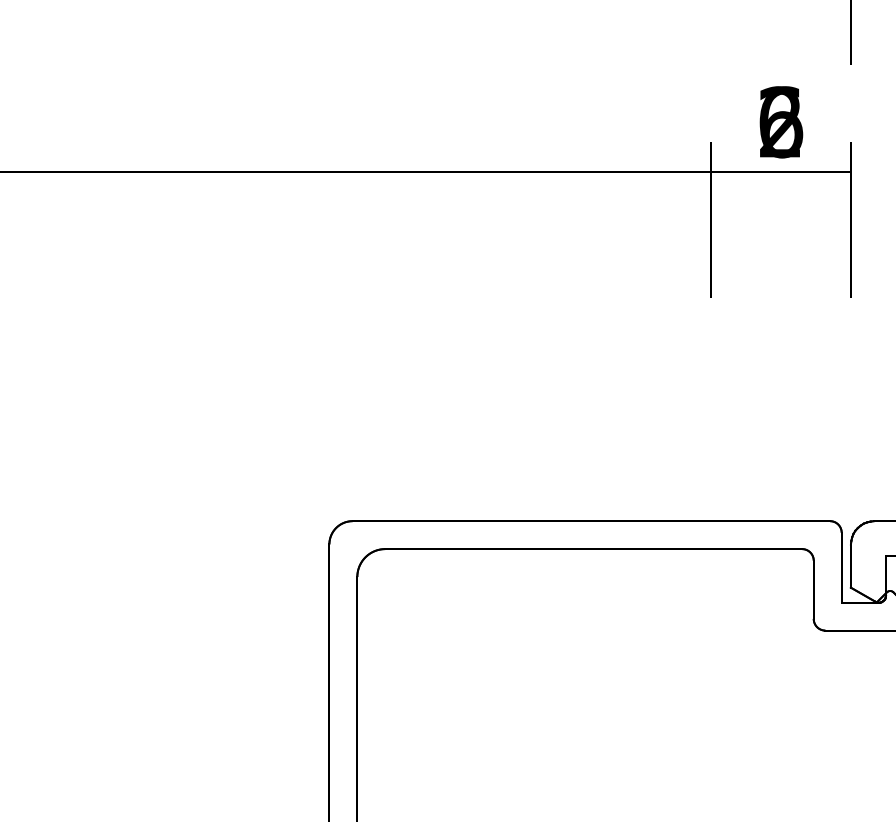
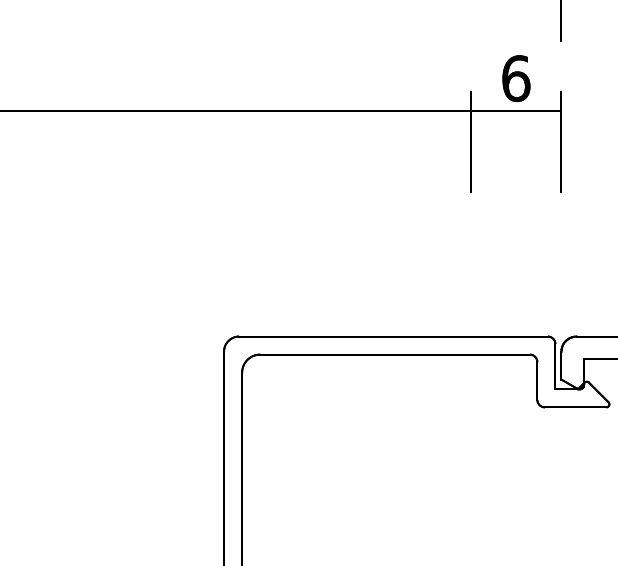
text: (781, 122) -> (516, 78), 2 -> 6

